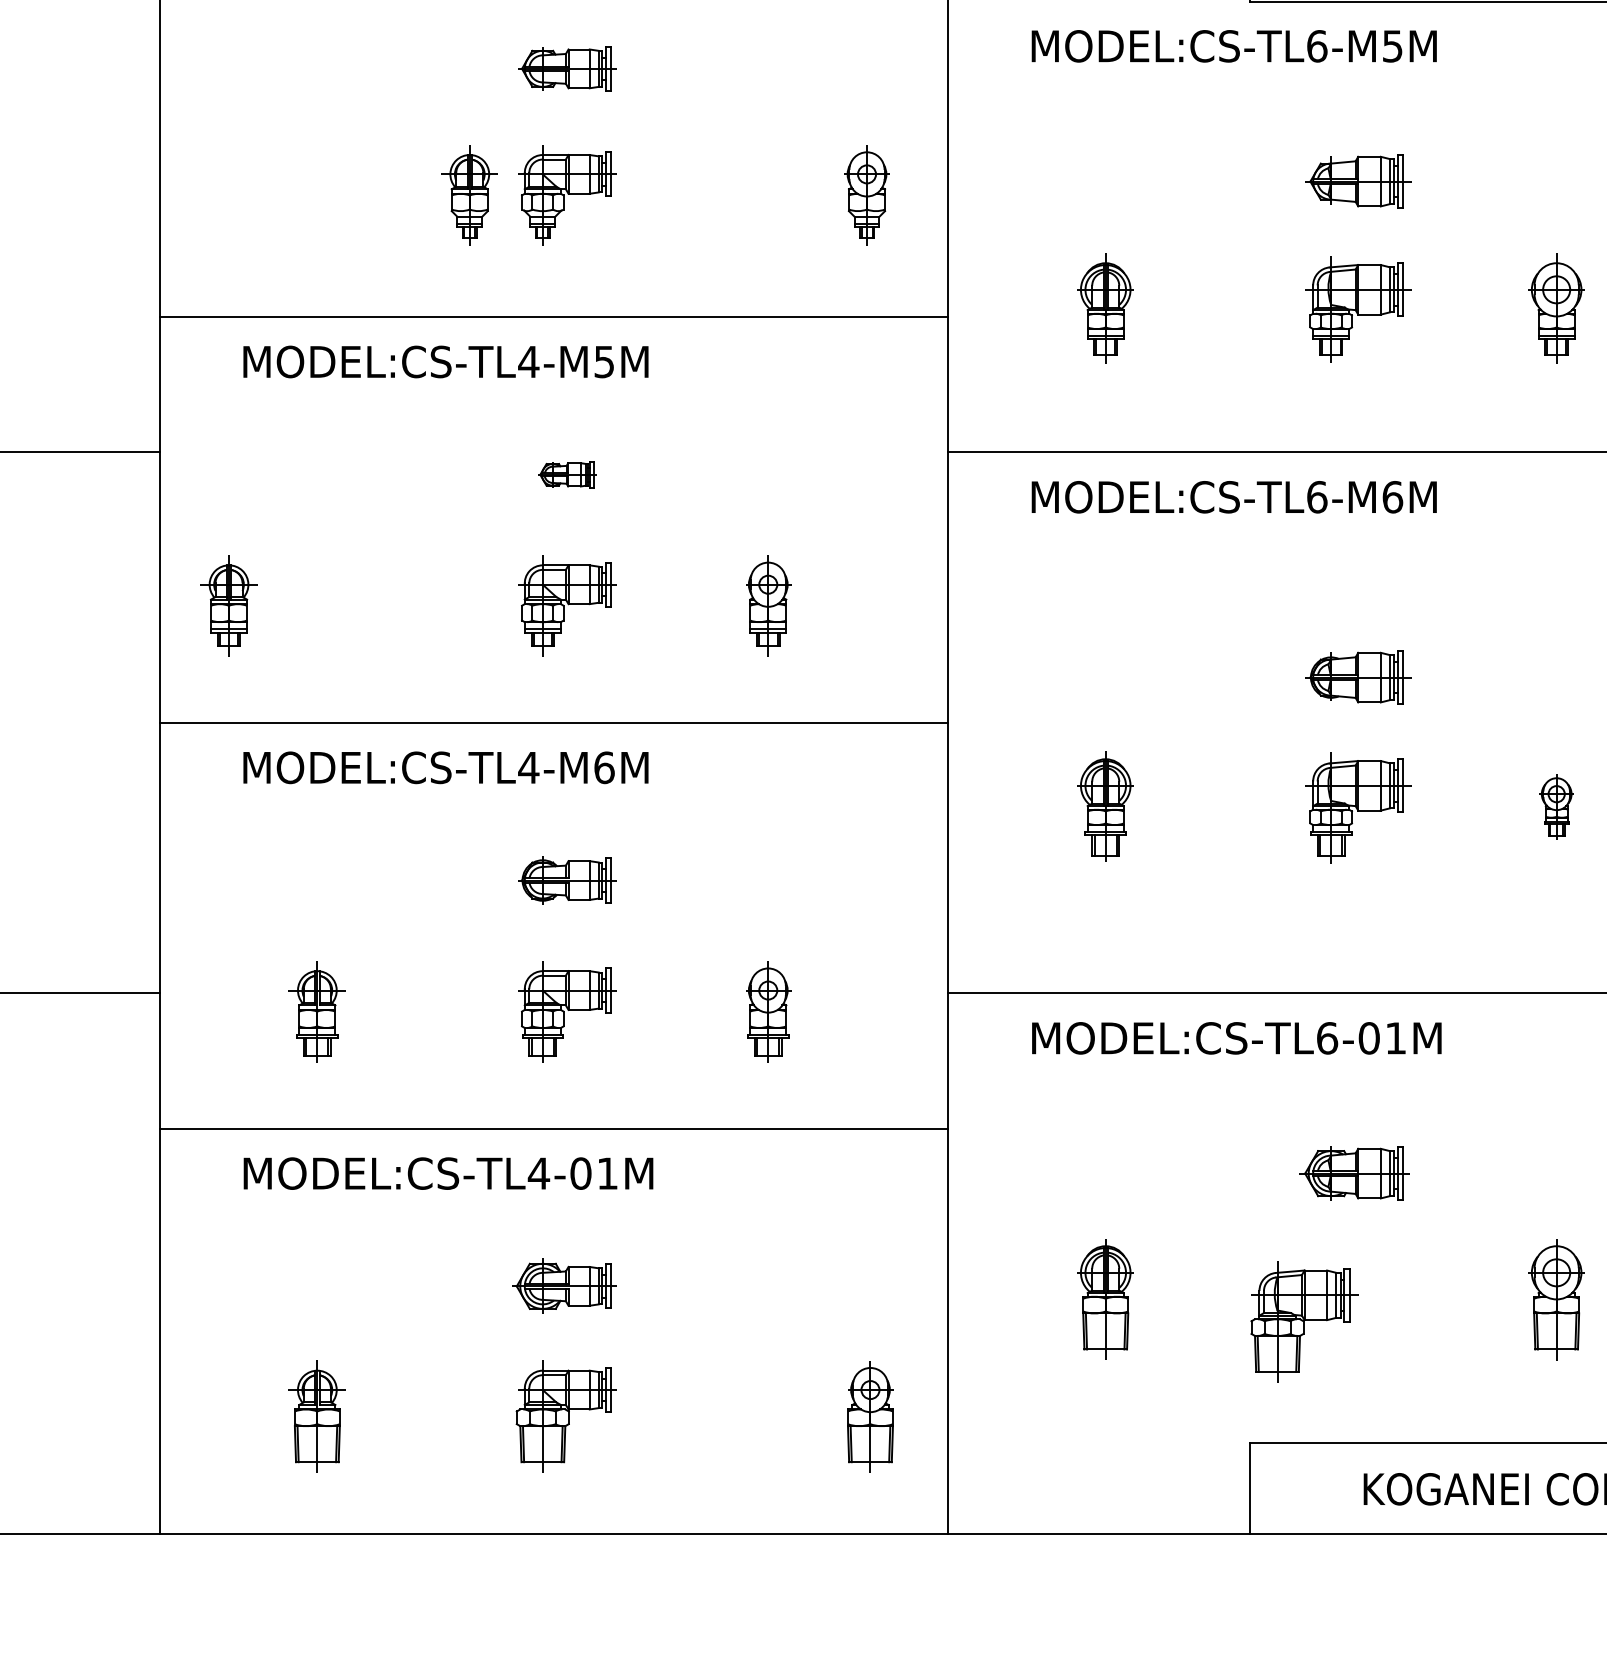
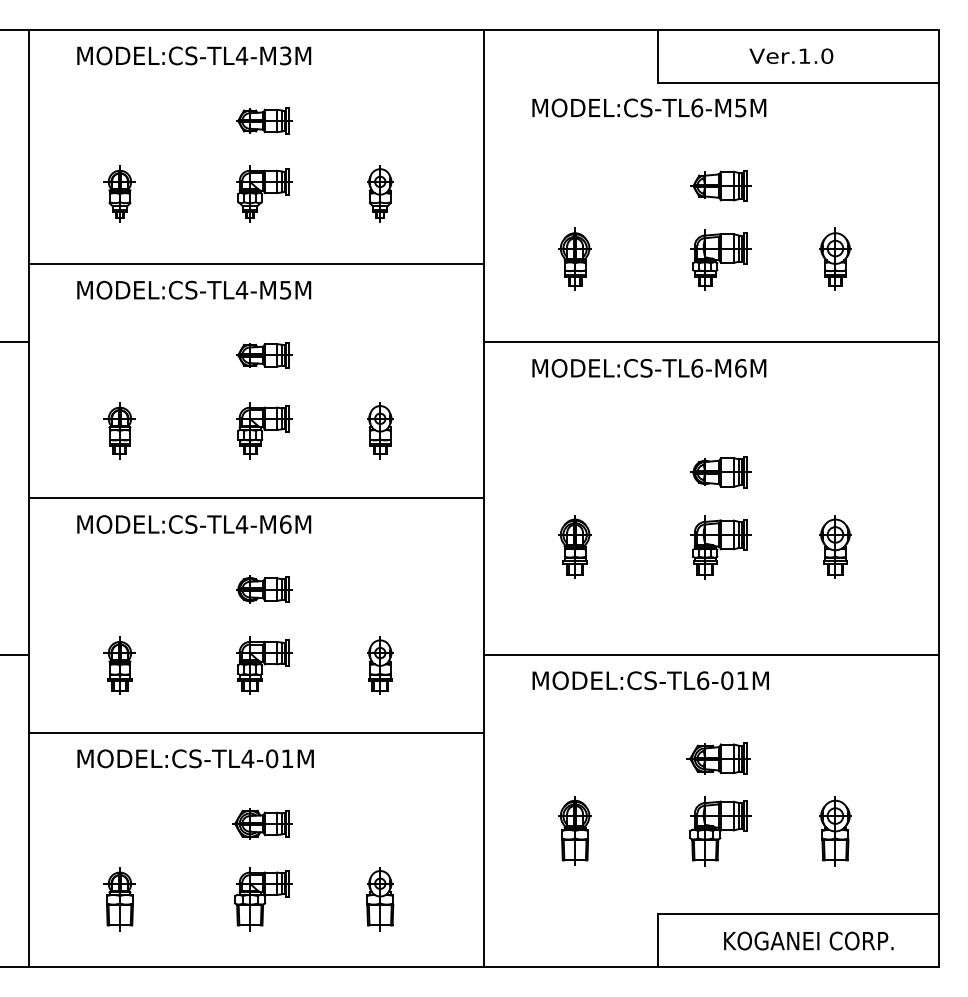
part: (468, 194) -> (119, 193), moved
part: (867, 194) -> (380, 193), moved
part: (567, 475) -> (264, 355), size x1.67
part: (228, 604) -> (119, 430), moved
part: (1556, 805) -> (835, 546), size x1.67
part: (1303, 1322) -> (720, 831), moved
part: (870, 1417) -> (380, 899), moved

